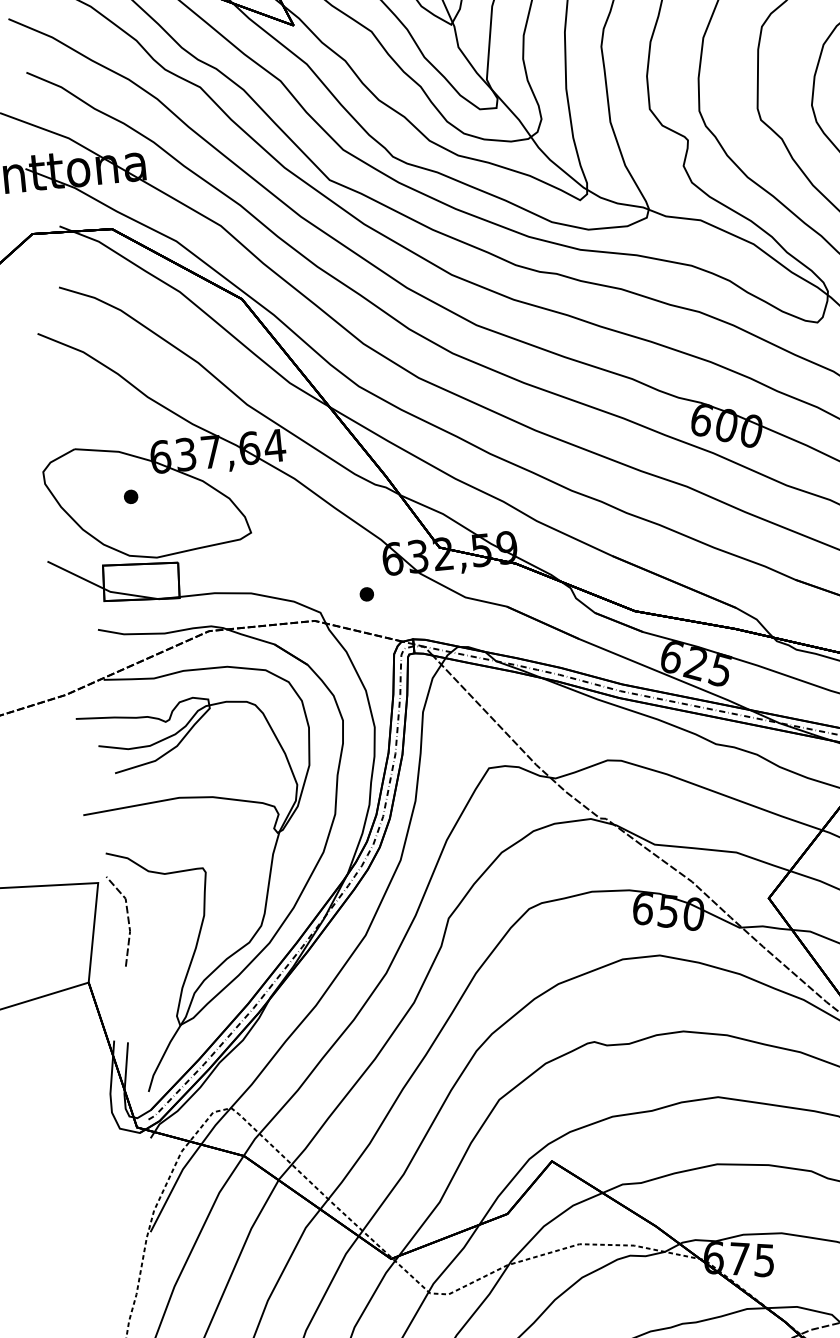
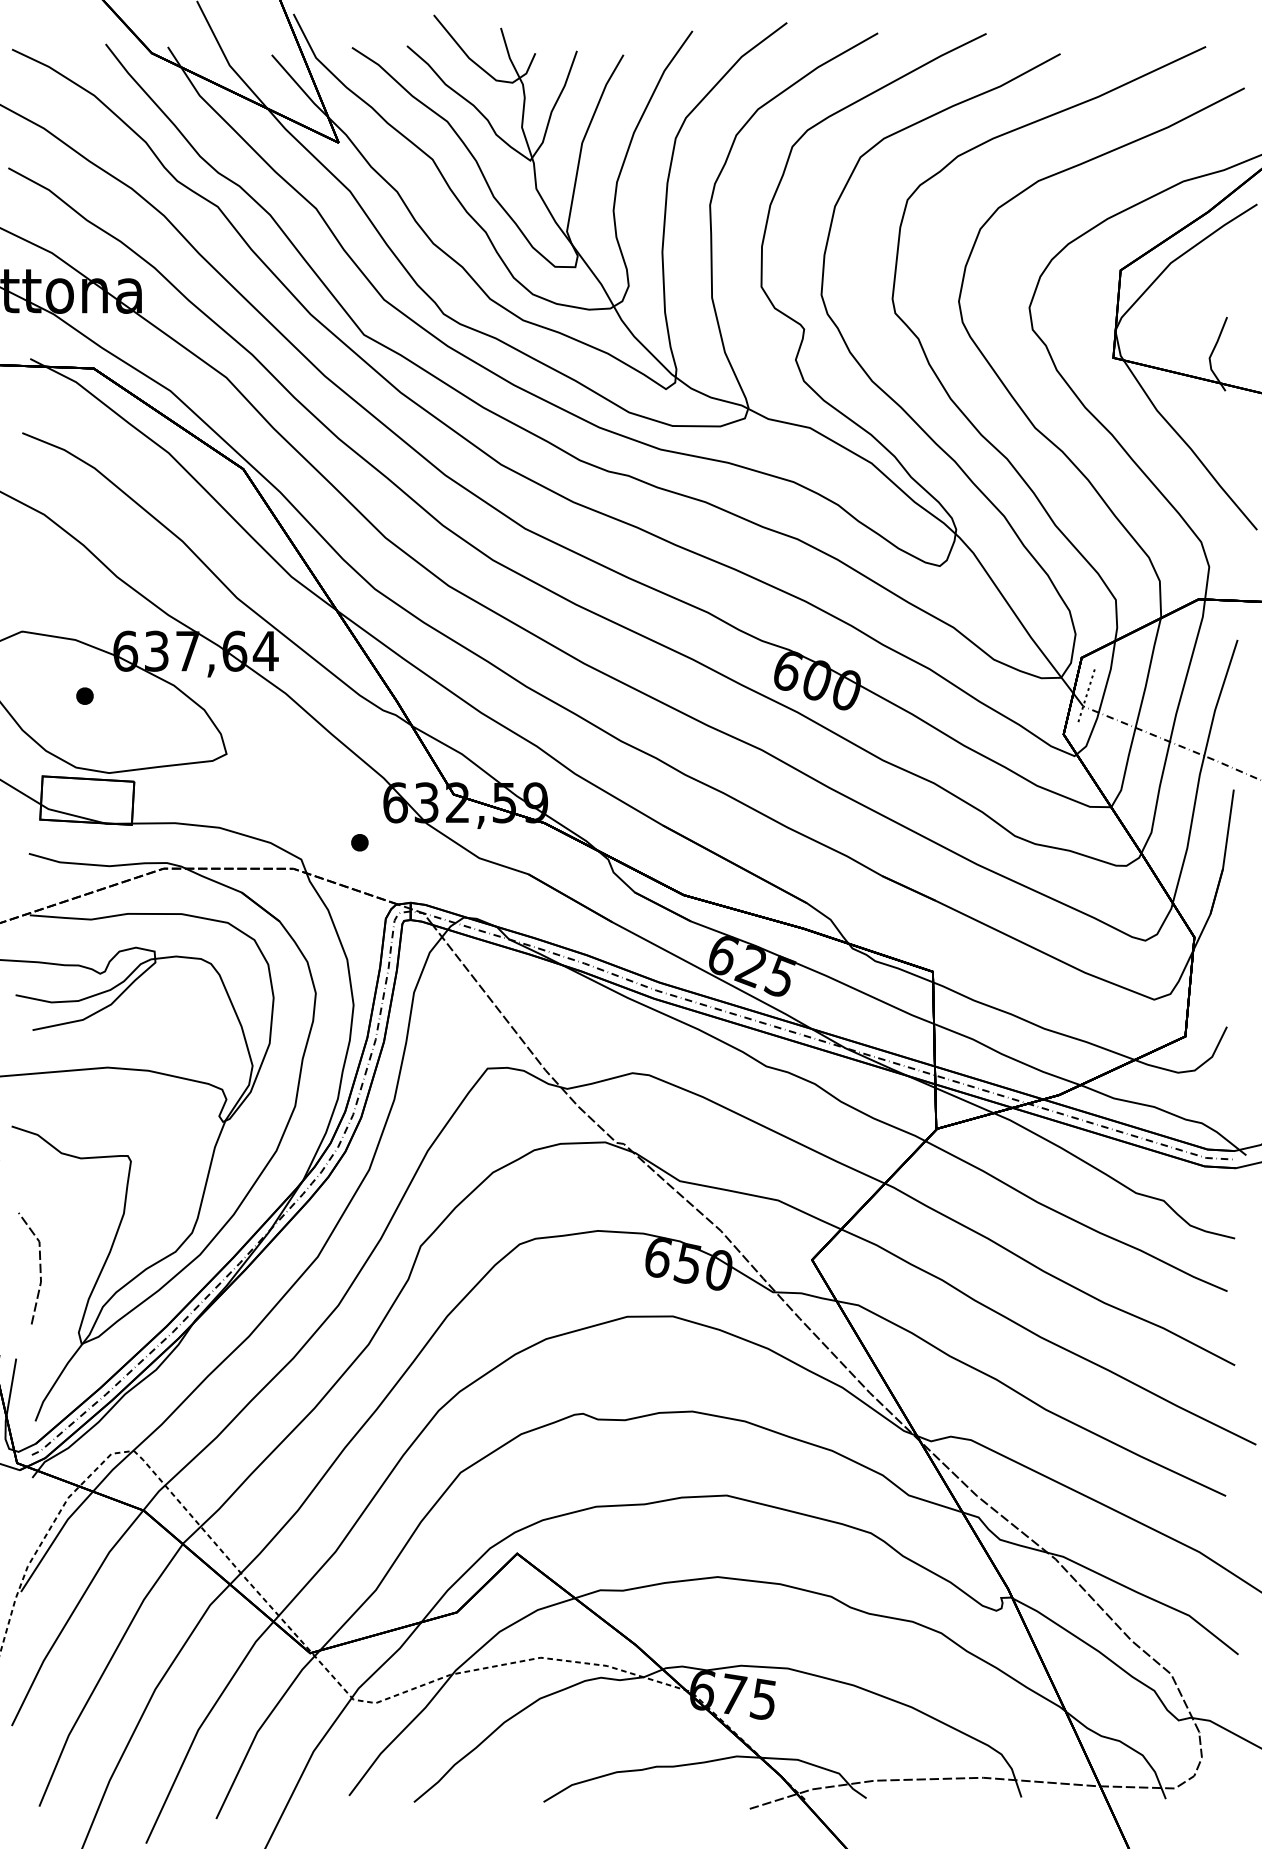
line: (127, 920) -> (39, 1268), moved

